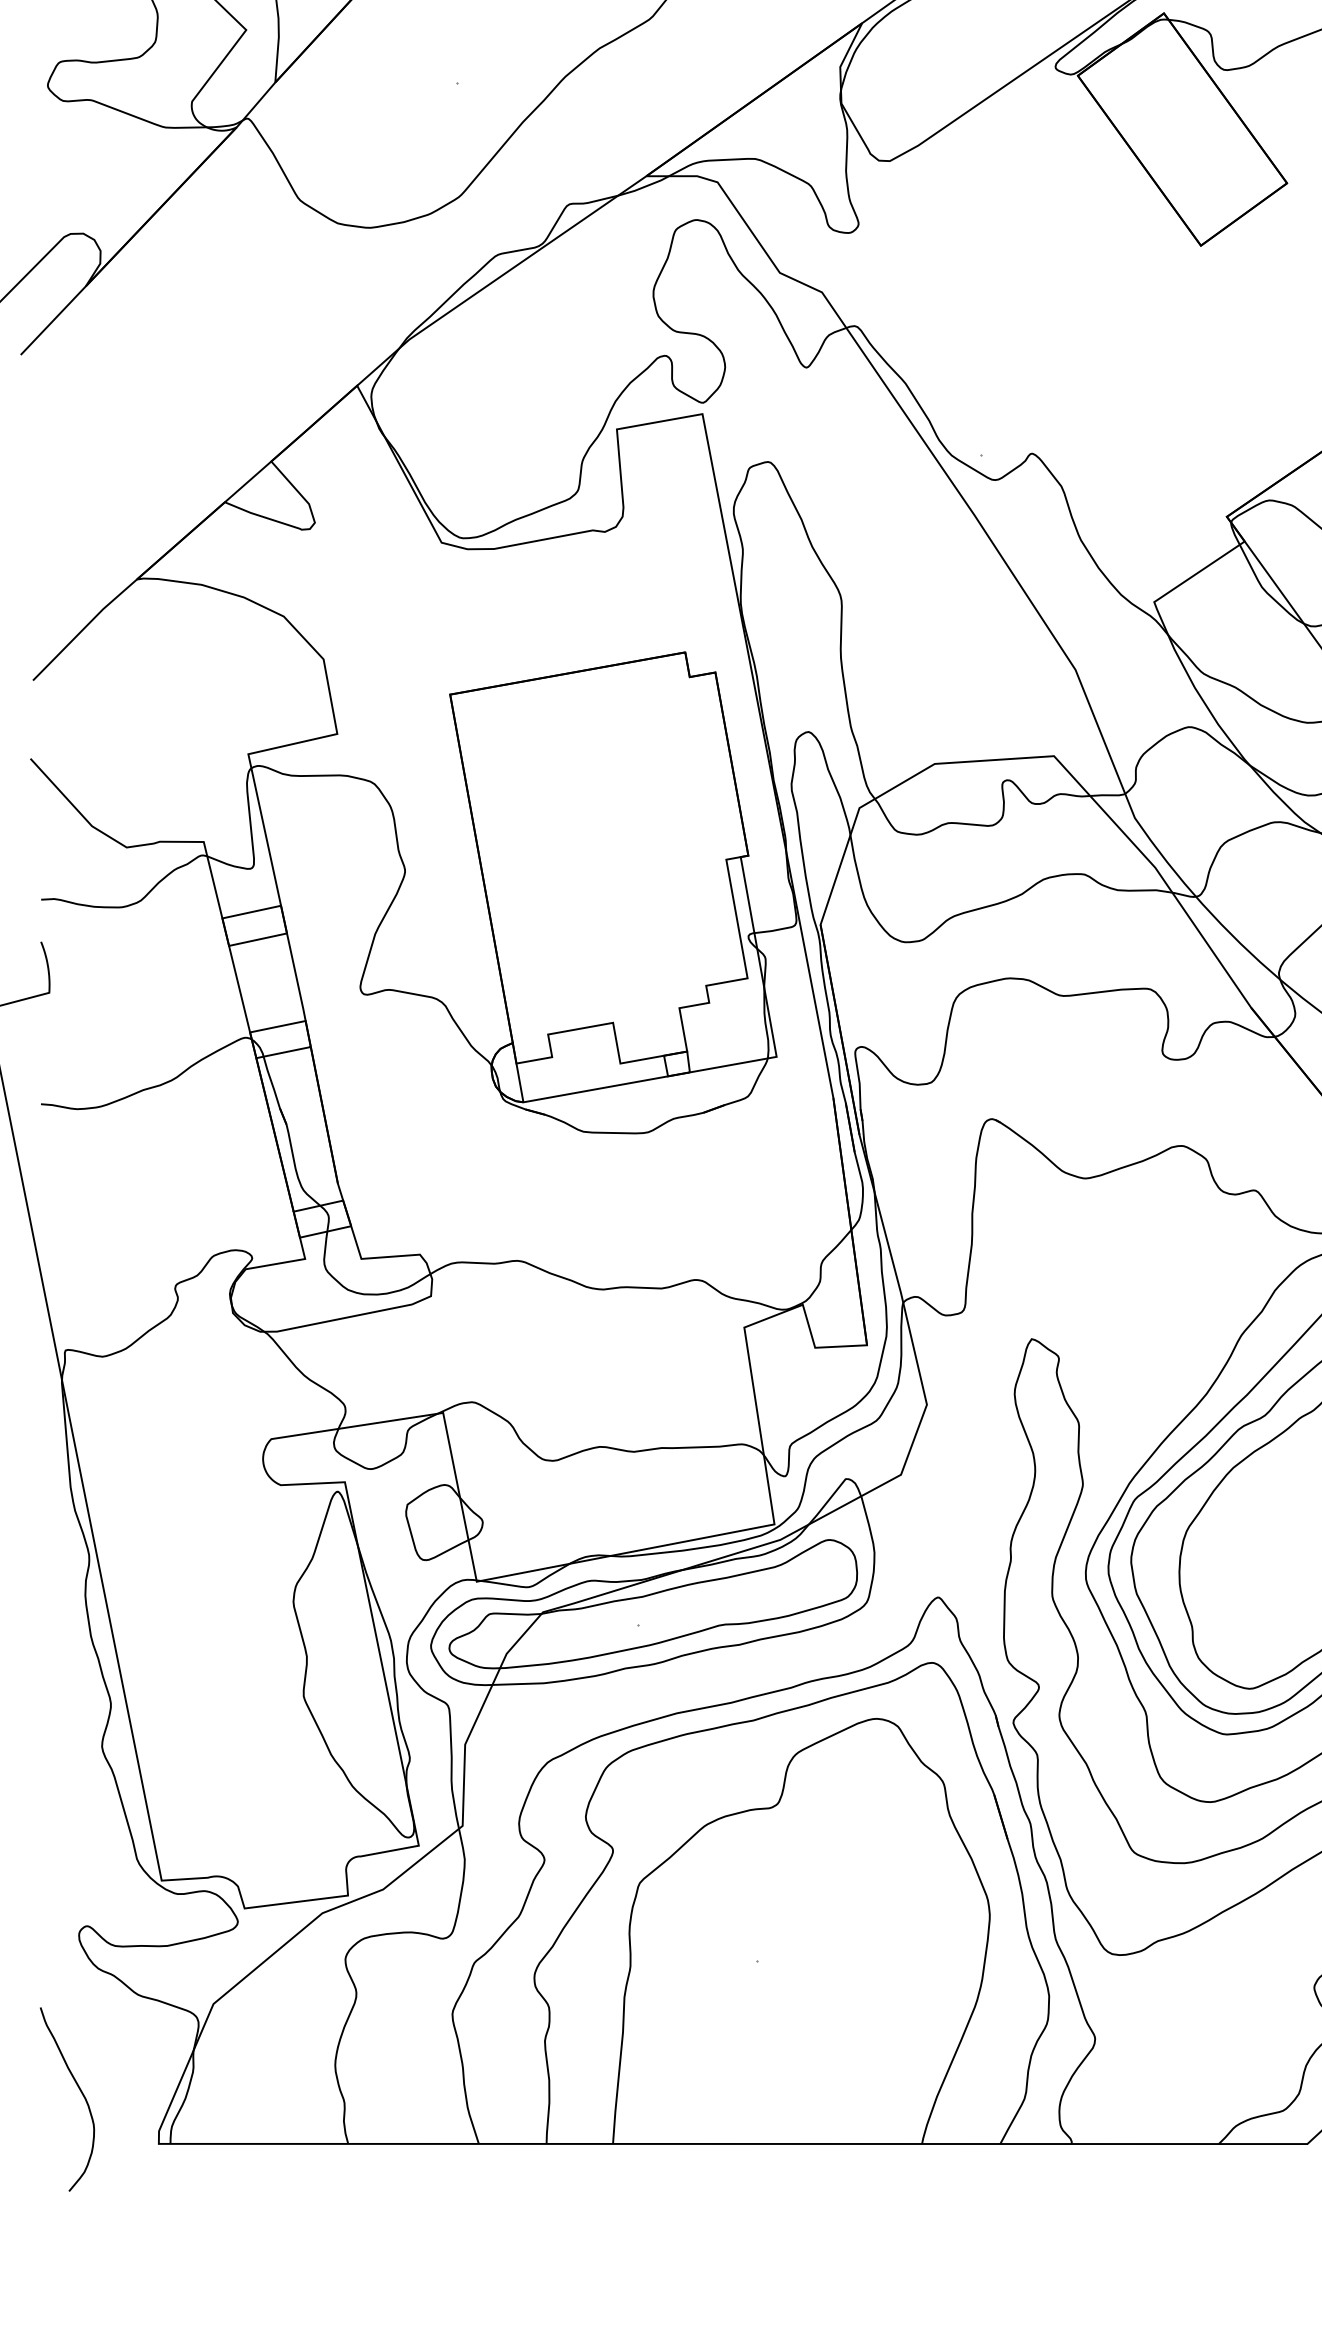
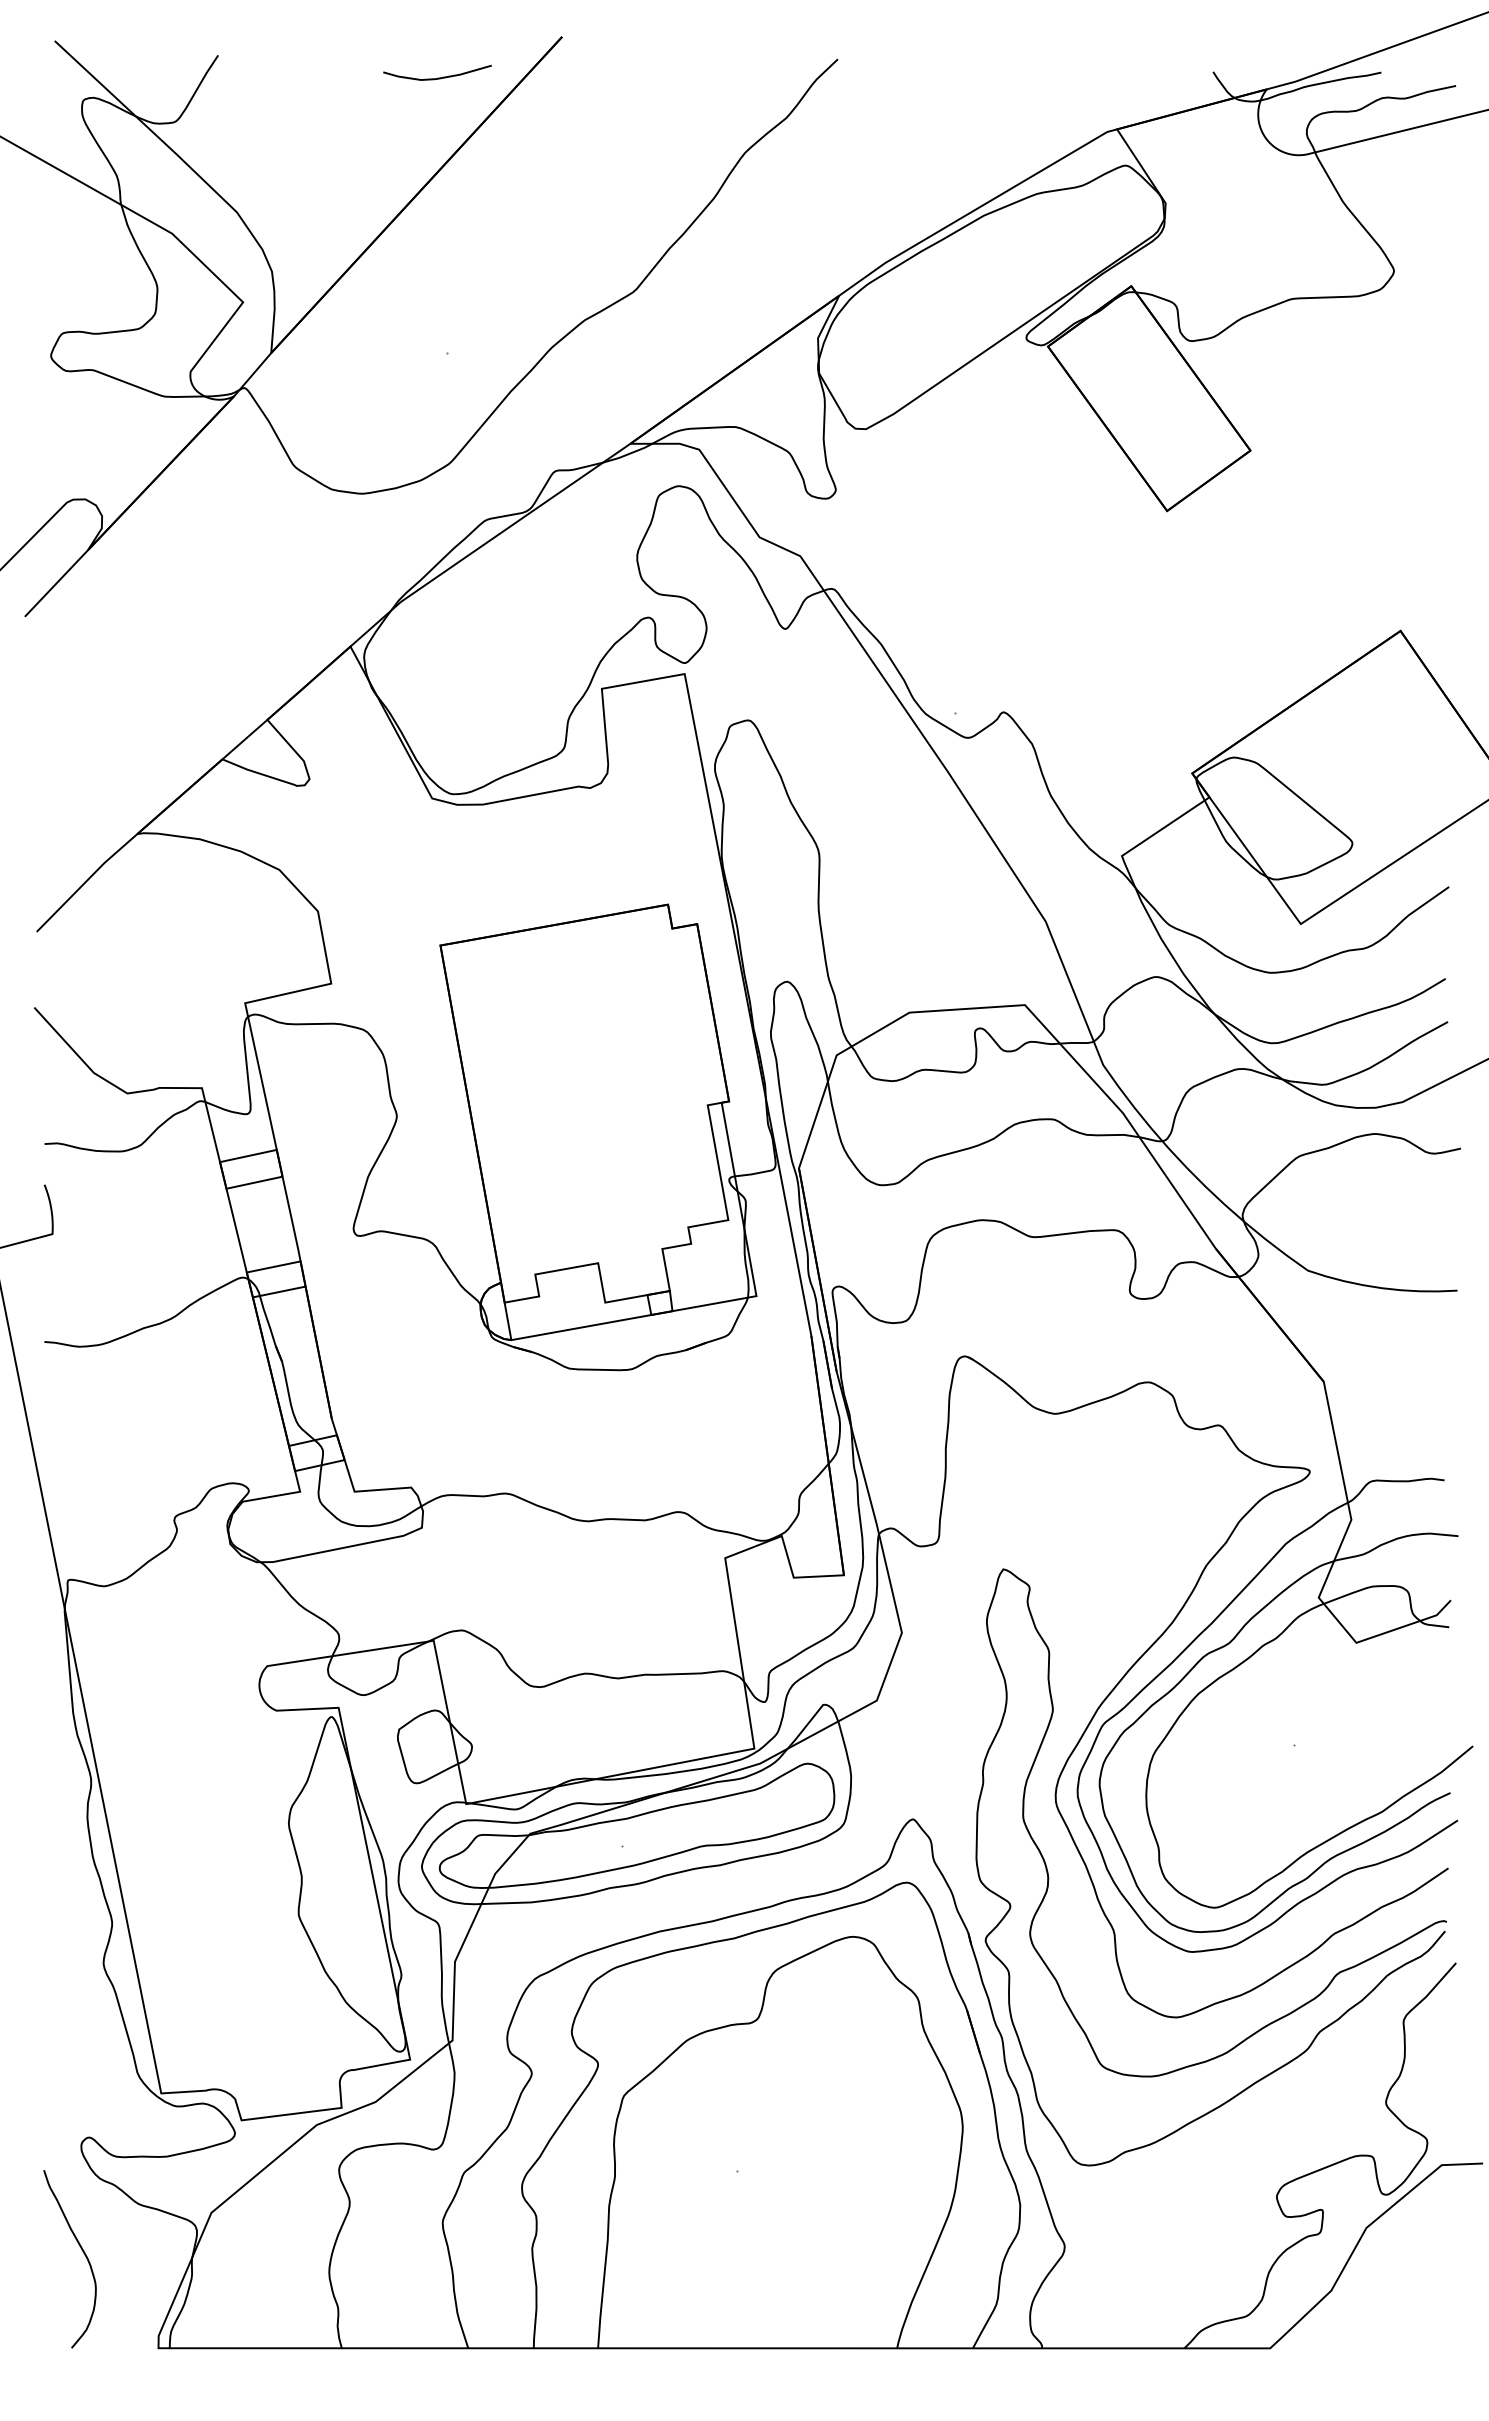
curve: (79, 2090) -> (81, 2250), moved

